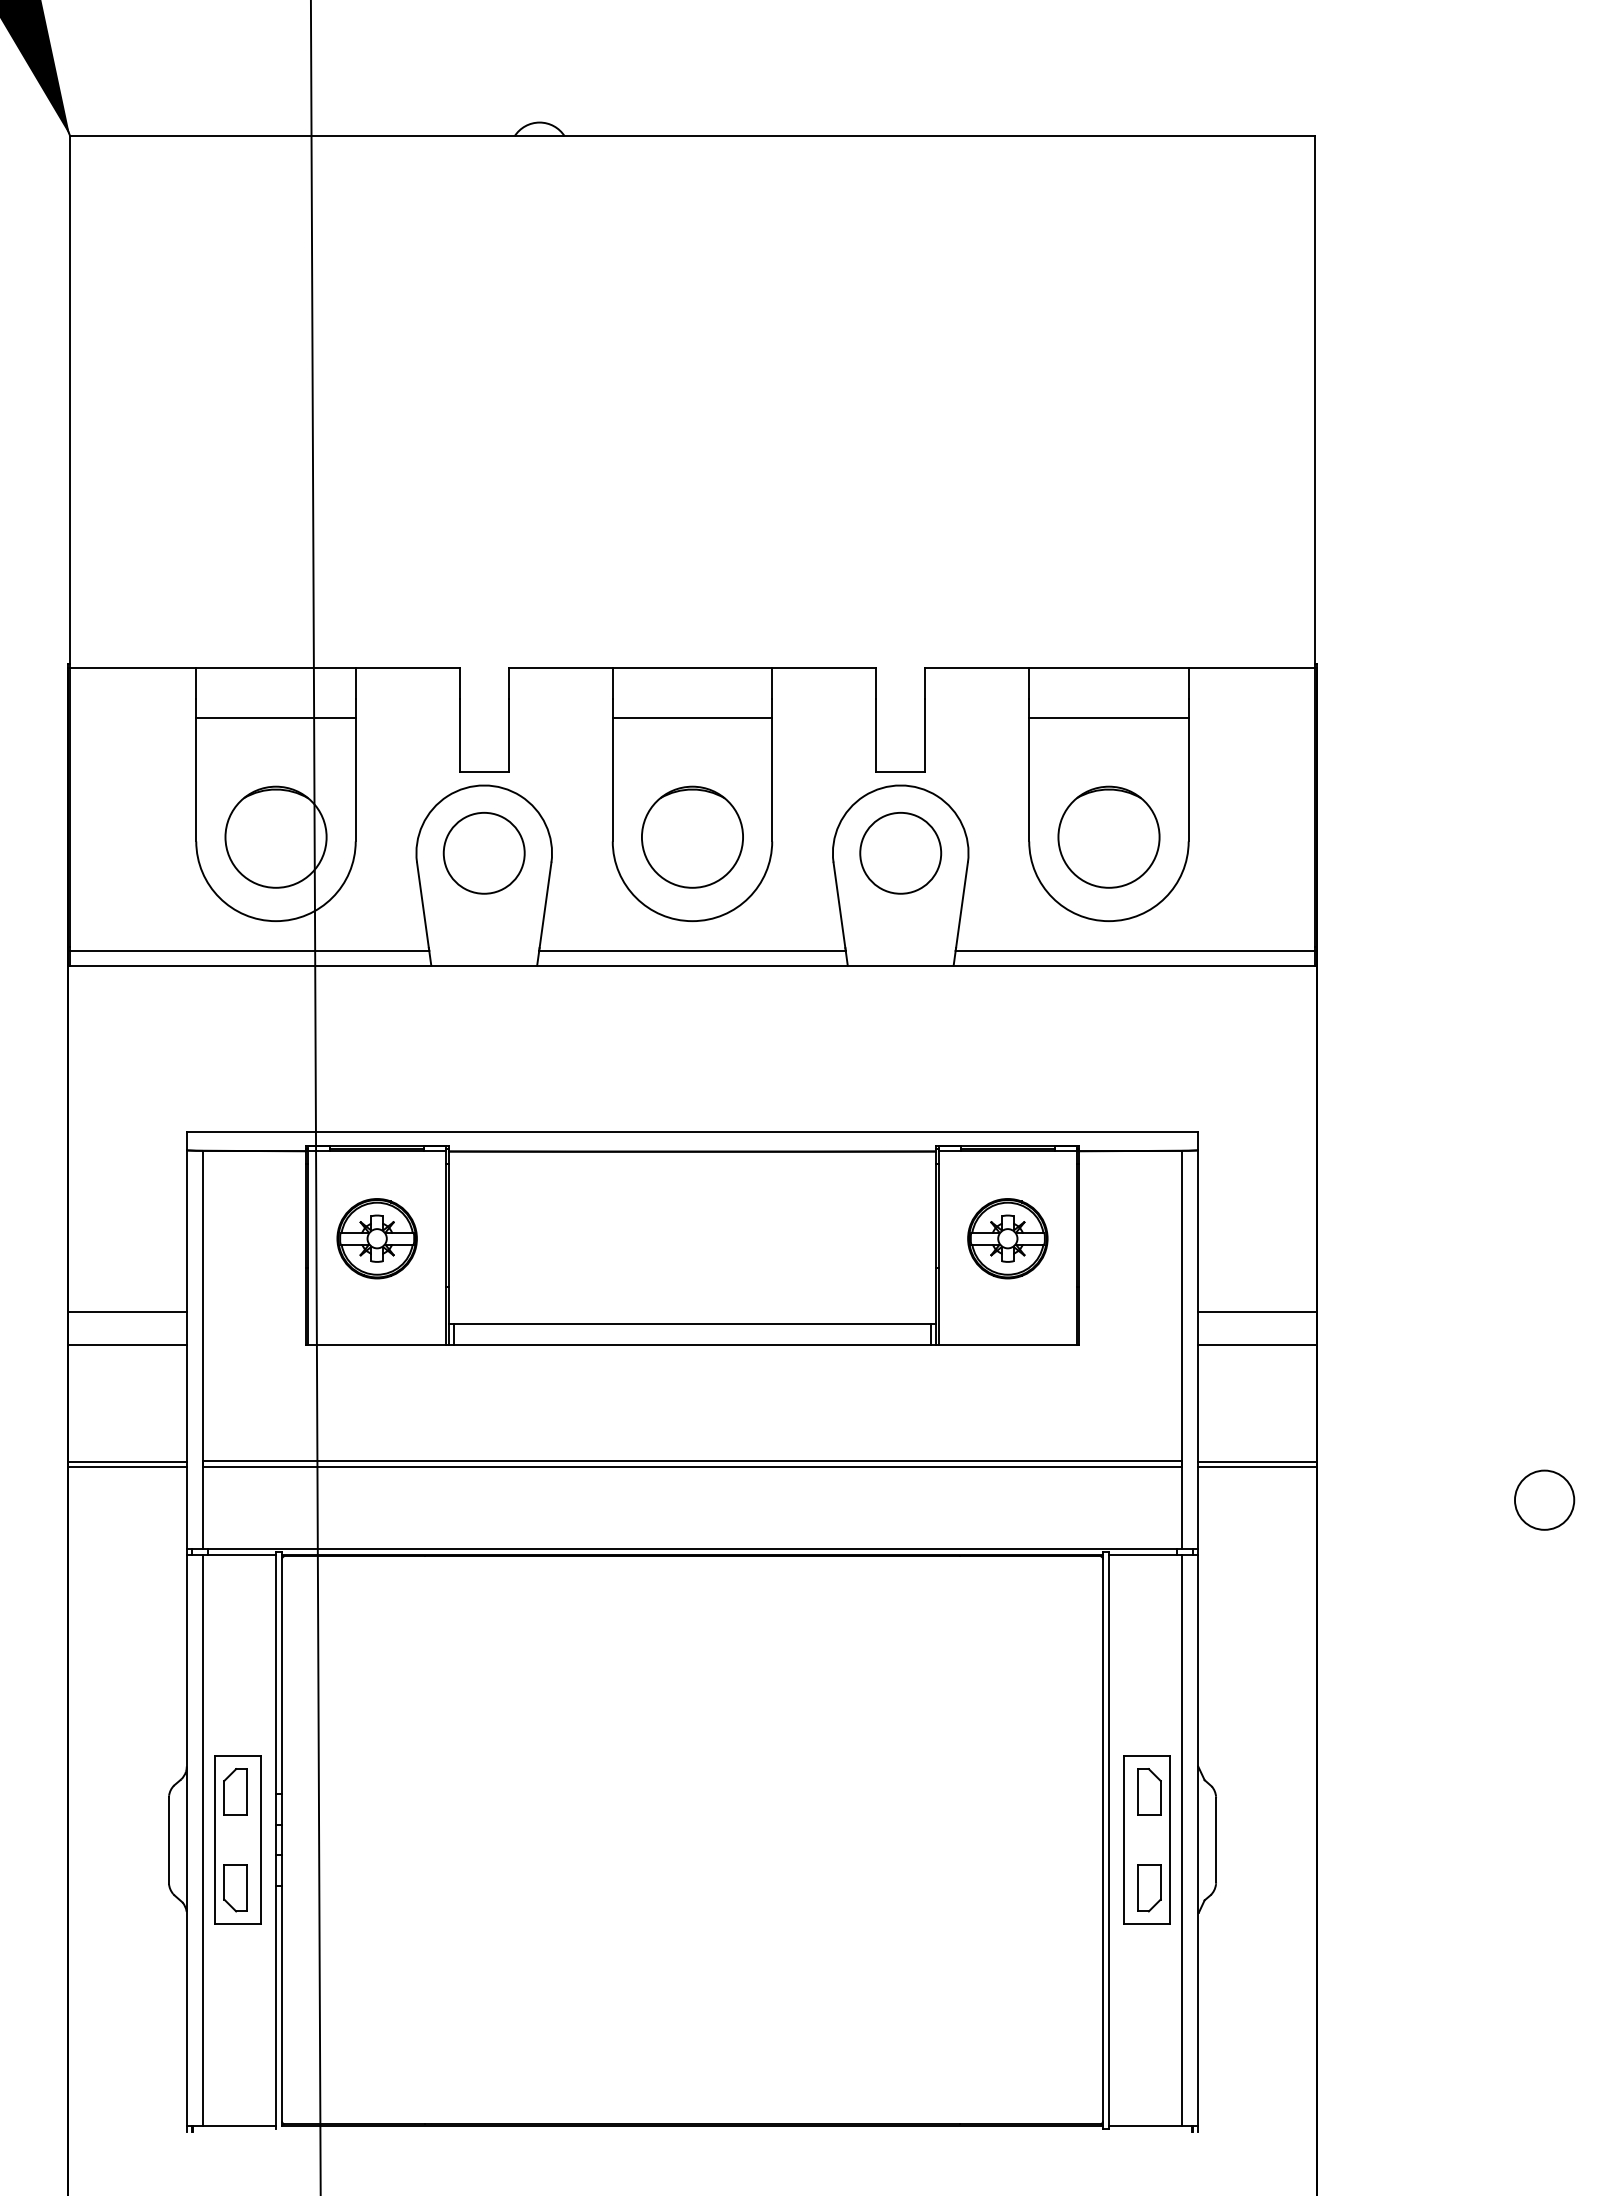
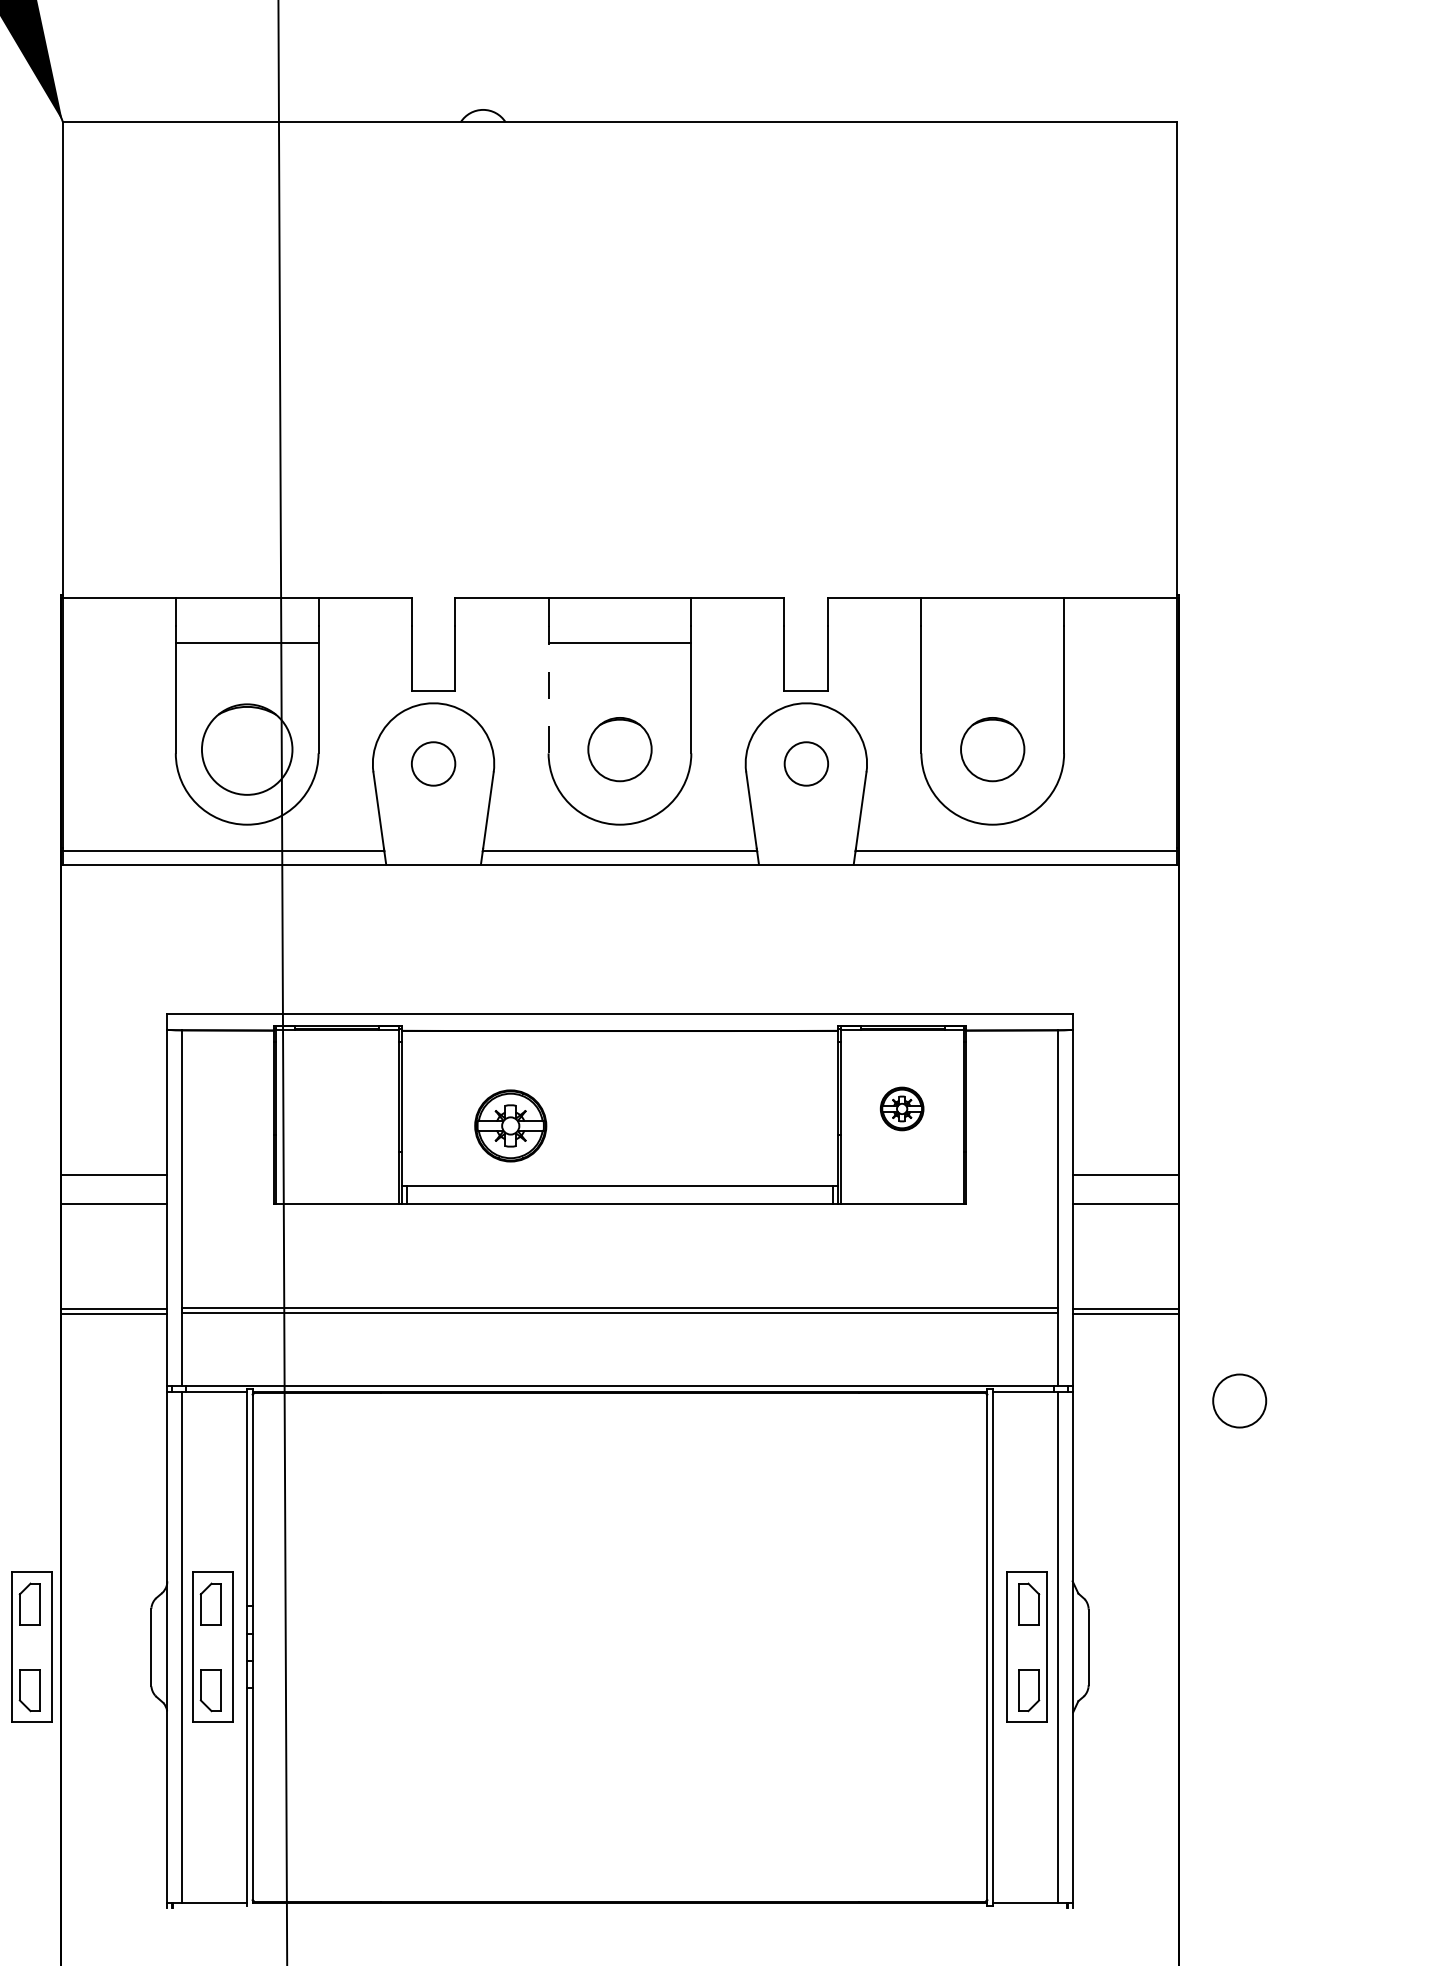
line: (1108, 718) -> (992, 643), removed
line: (612, 770) -> (548, 689), solid -> dashed
part: (691, 837) -> (619, 749), size x0.7
part: (1108, 837) -> (992, 749), size x0.7
circle: (484, 852) -> (433, 763), size x0.6
circle: (900, 852) -> (806, 763), size x0.6
part: (376, 1238) -> (510, 1125), moved
part: (1007, 1238) -> (901, 1108), size x0.6
circle: (1544, 1499) -> (1239, 1400), moved
part: (35, 1839) -> (31, 1646), added

